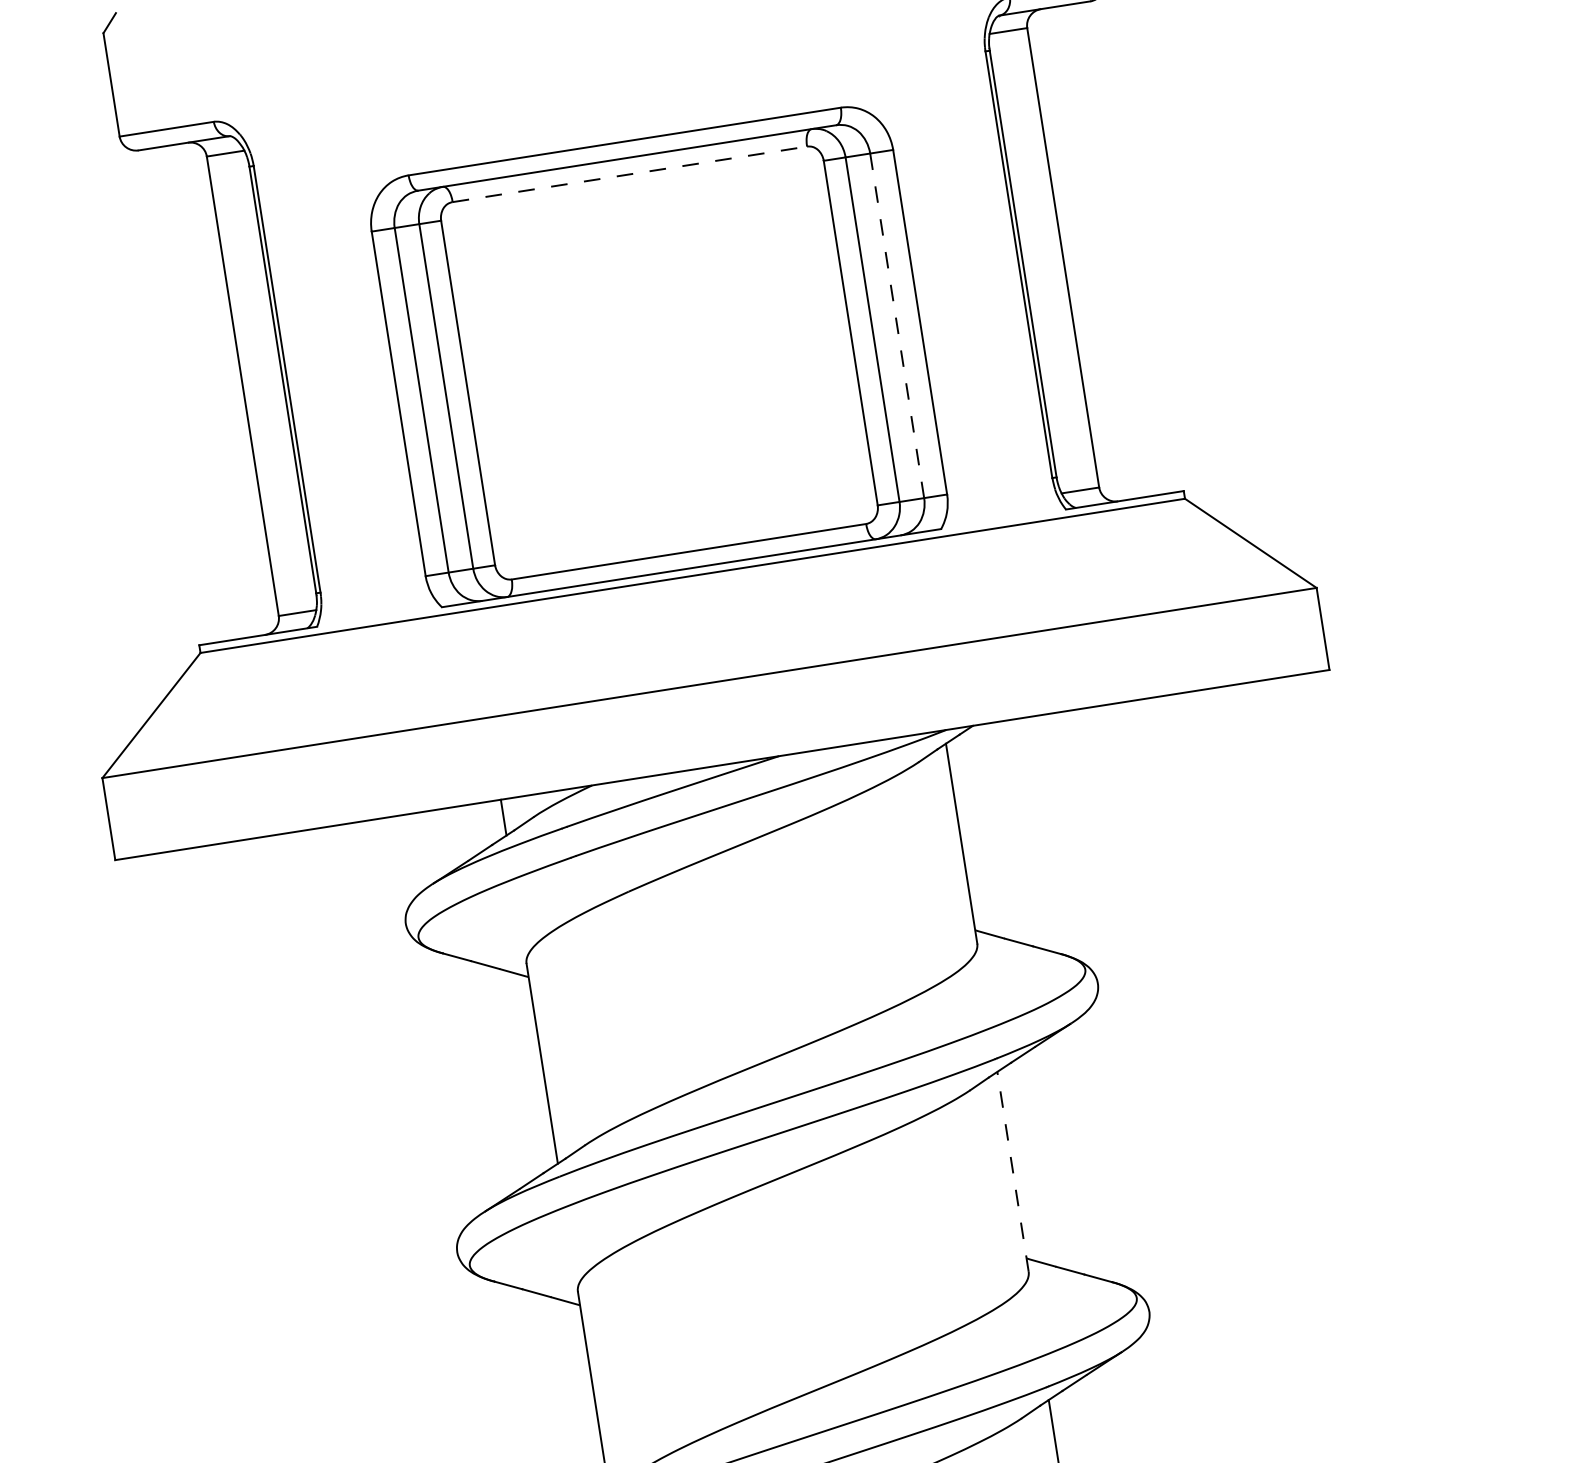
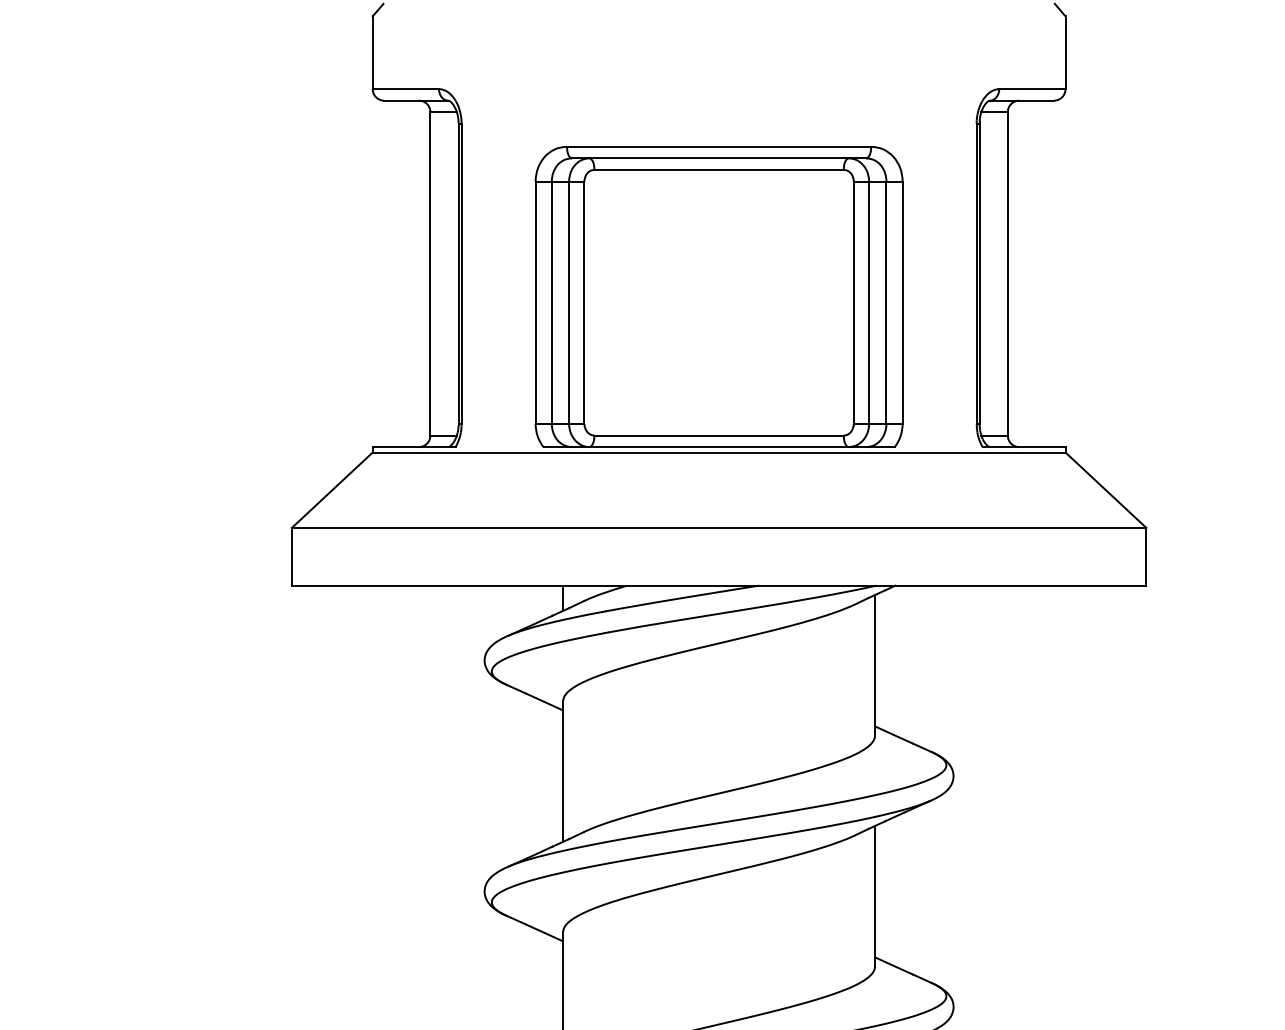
line: (630, 173) -> (719, 169), dashed -> solid
line: (897, 325) -> (886, 302), dashed -> solid
line: (1013, 1170) -> (875, 895), dashed -> solid

